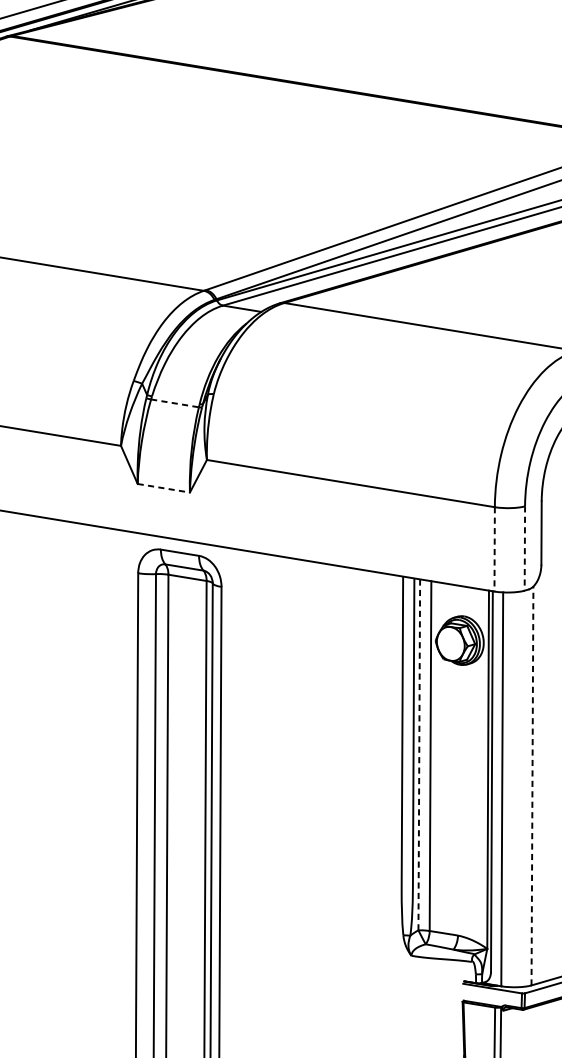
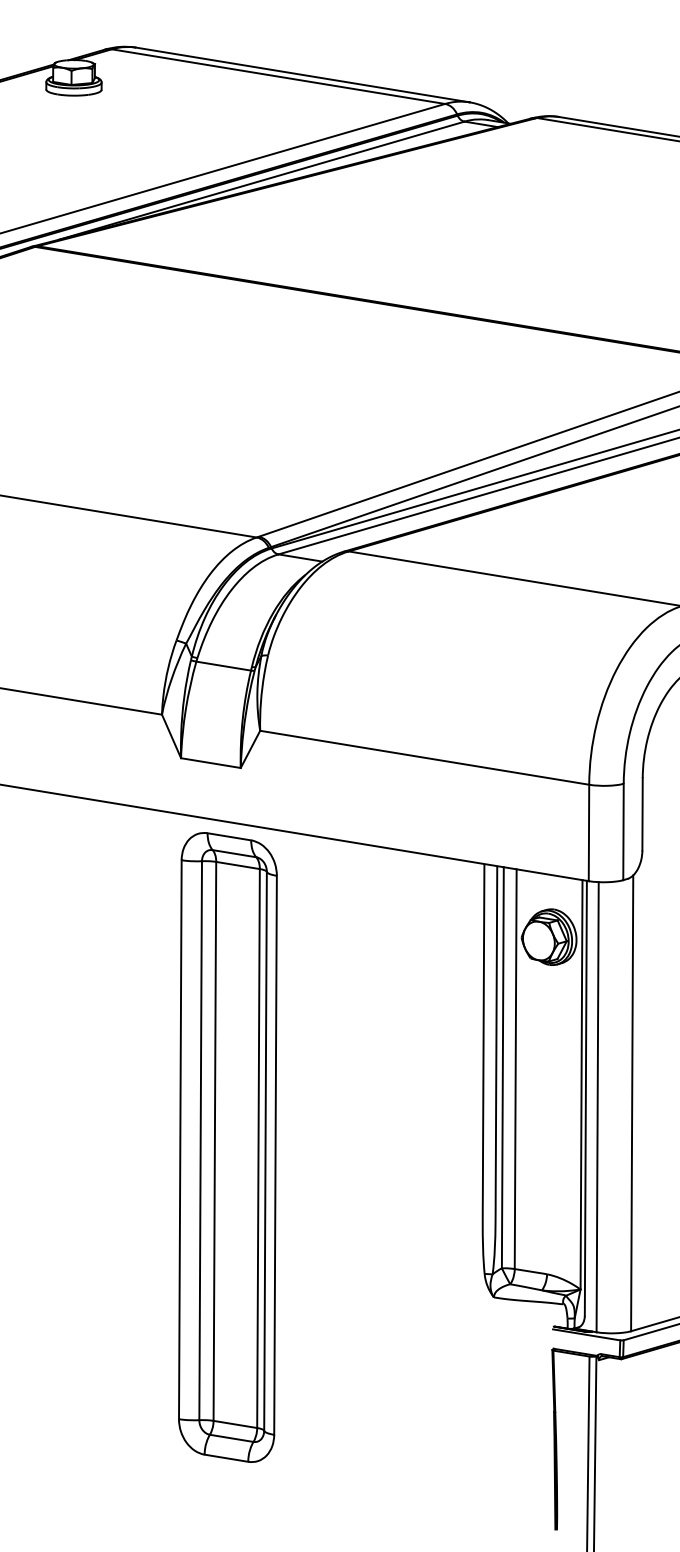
line: (174, 403) -> (223, 666), dashed -> solid
line: (164, 488) -> (211, 763), dashed -> solid
line: (524, 548) -> (623, 832), dashed -> solid
line: (494, 549) -> (588, 833), dashed -> solid
line: (418, 754) -> (502, 1067), dashed -> solid
line: (532, 786) -> (632, 1103), dashed -> solid

